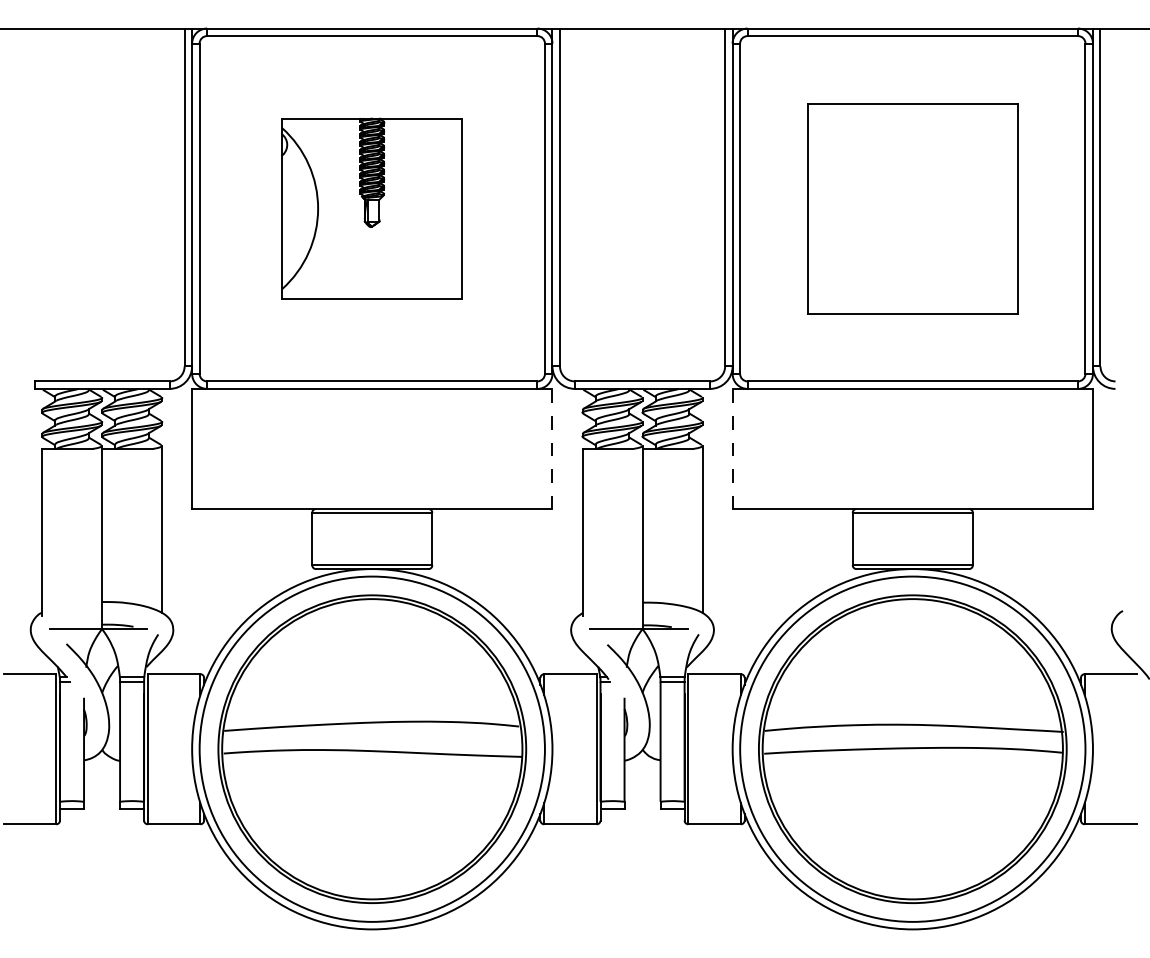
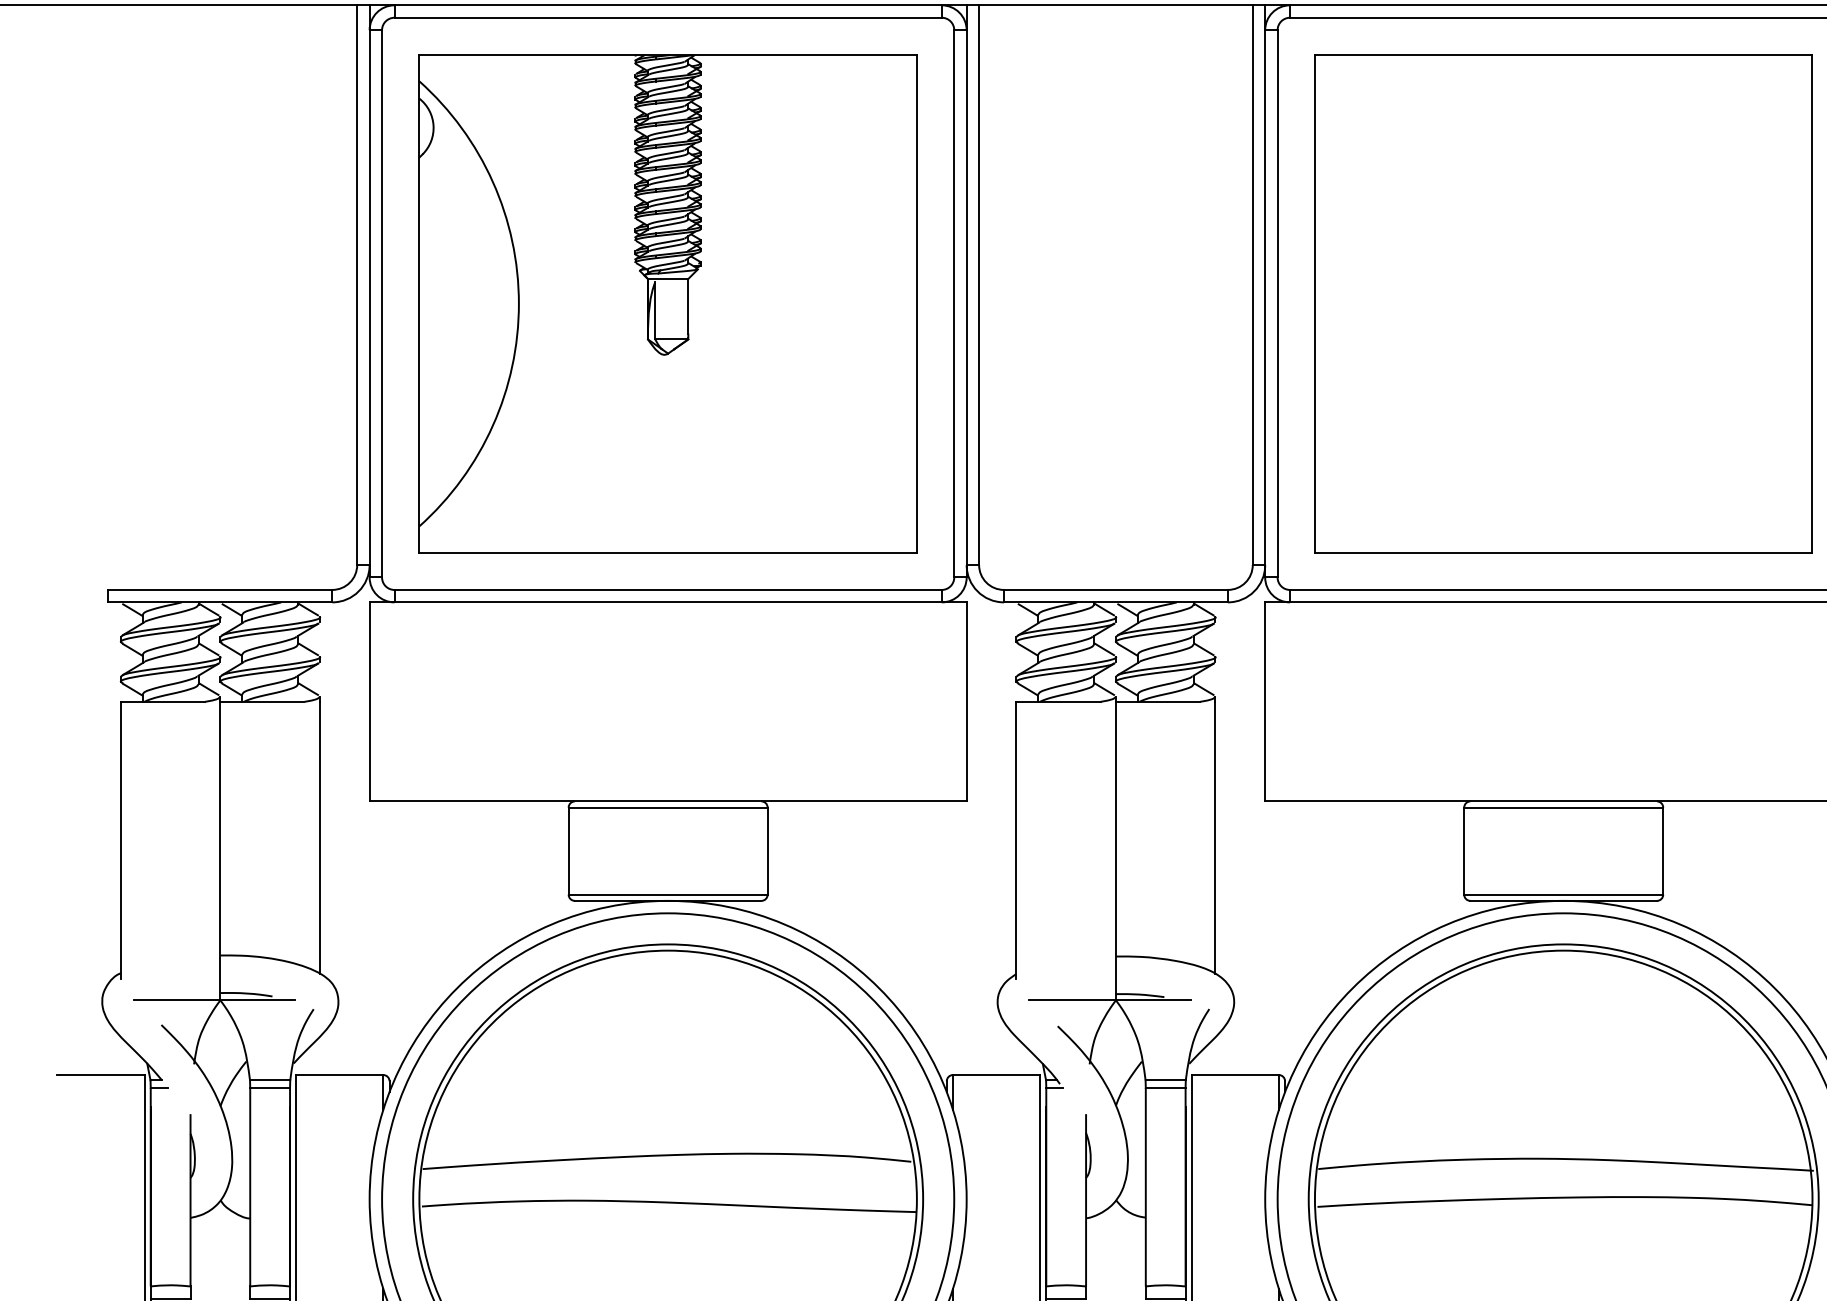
part: (371, 208) -> (666, 303), size x1.67
part: (912, 208) -> (1563, 303), size x1.43
line: (552, 448) -> (966, 701), dashed -> solid
line: (732, 448) -> (1264, 701), dashed -> solid

